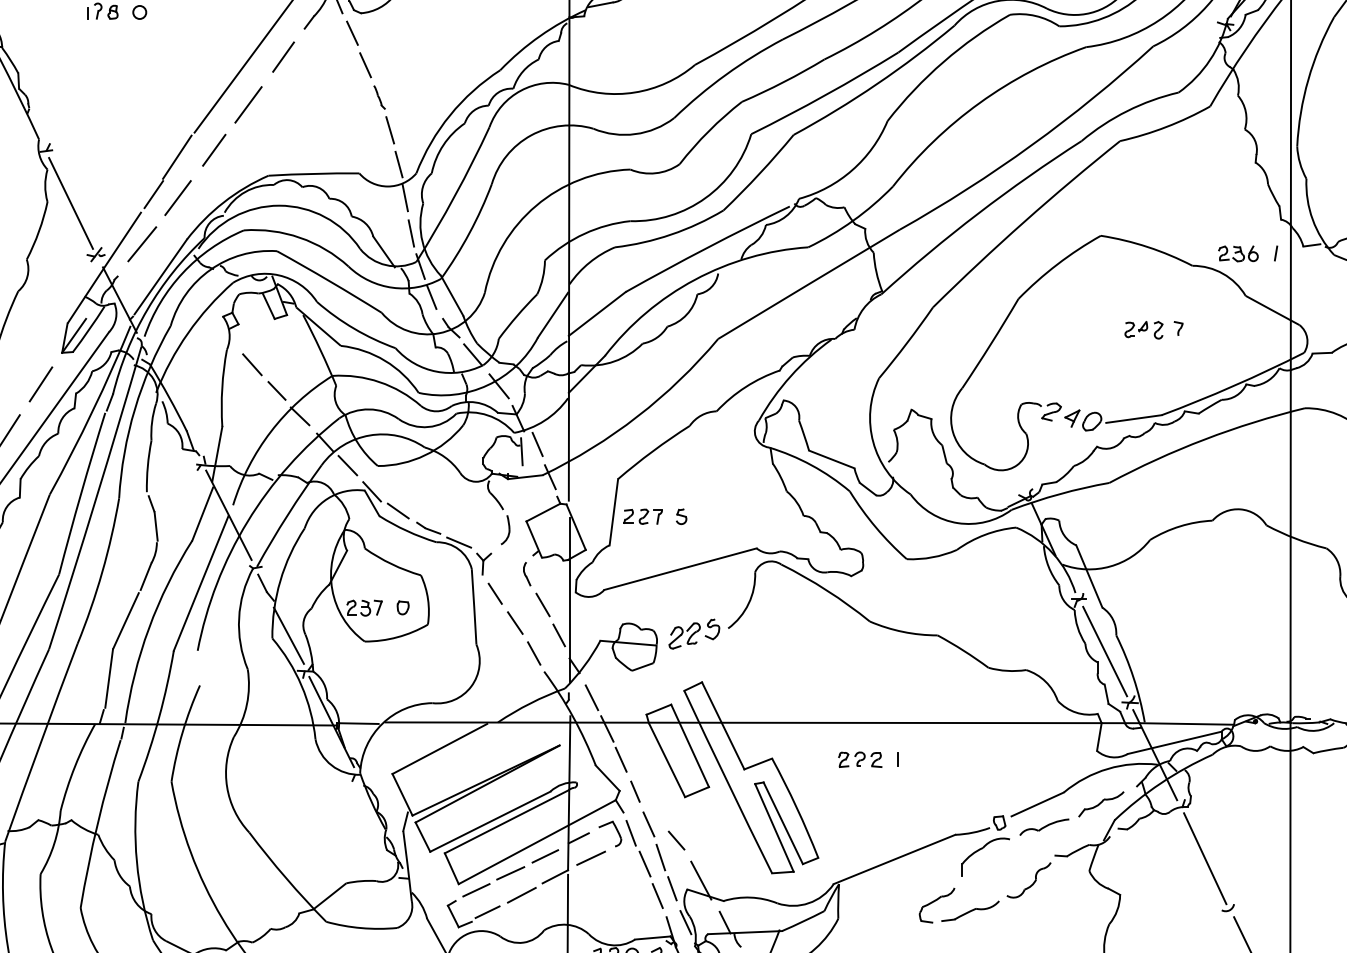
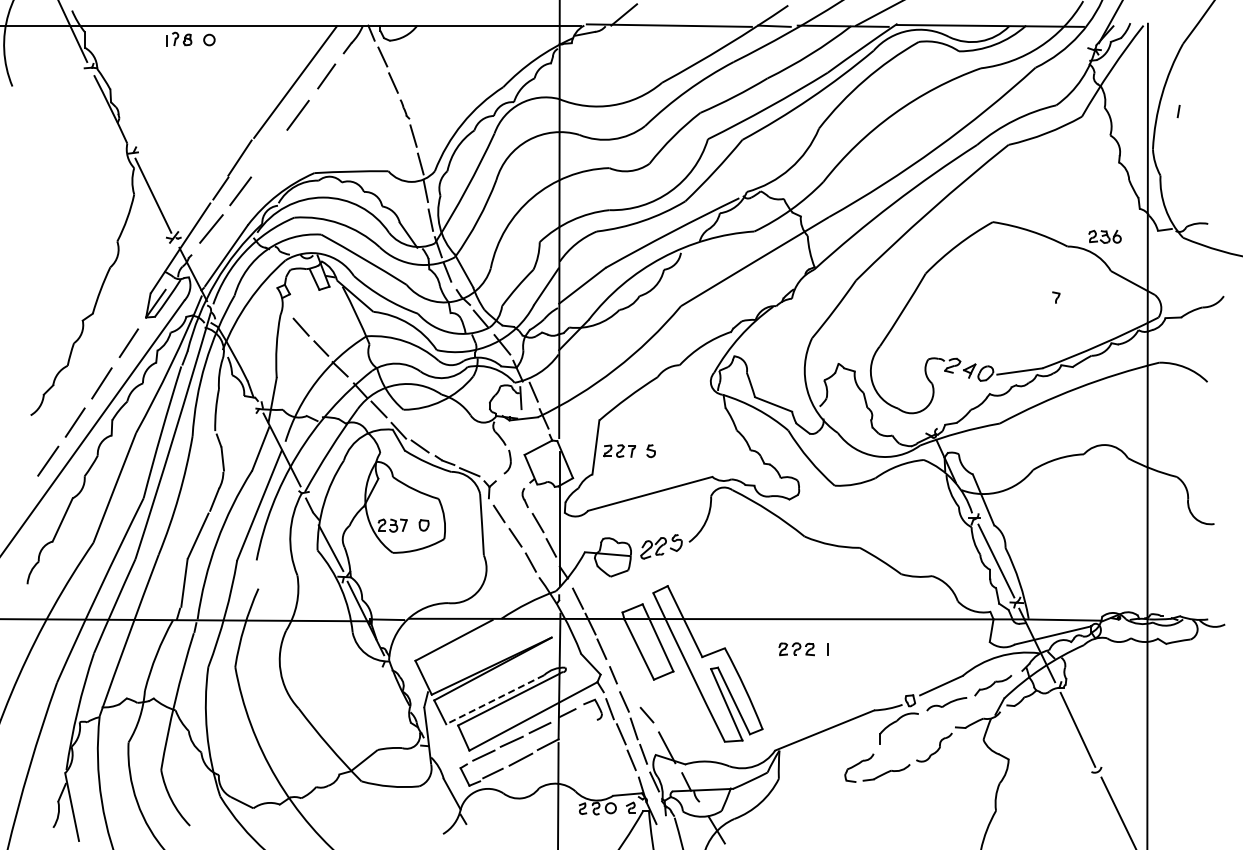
line: (214, 149) -> (270, 151), removed
line: (1275, 253) -> (1178, 111), moved
part: (1144, 329) -> (1028, 298), removed
line: (490, 821) -> (495, 699), solid -> dashed
line: (591, 858) -> (577, 729), removed

